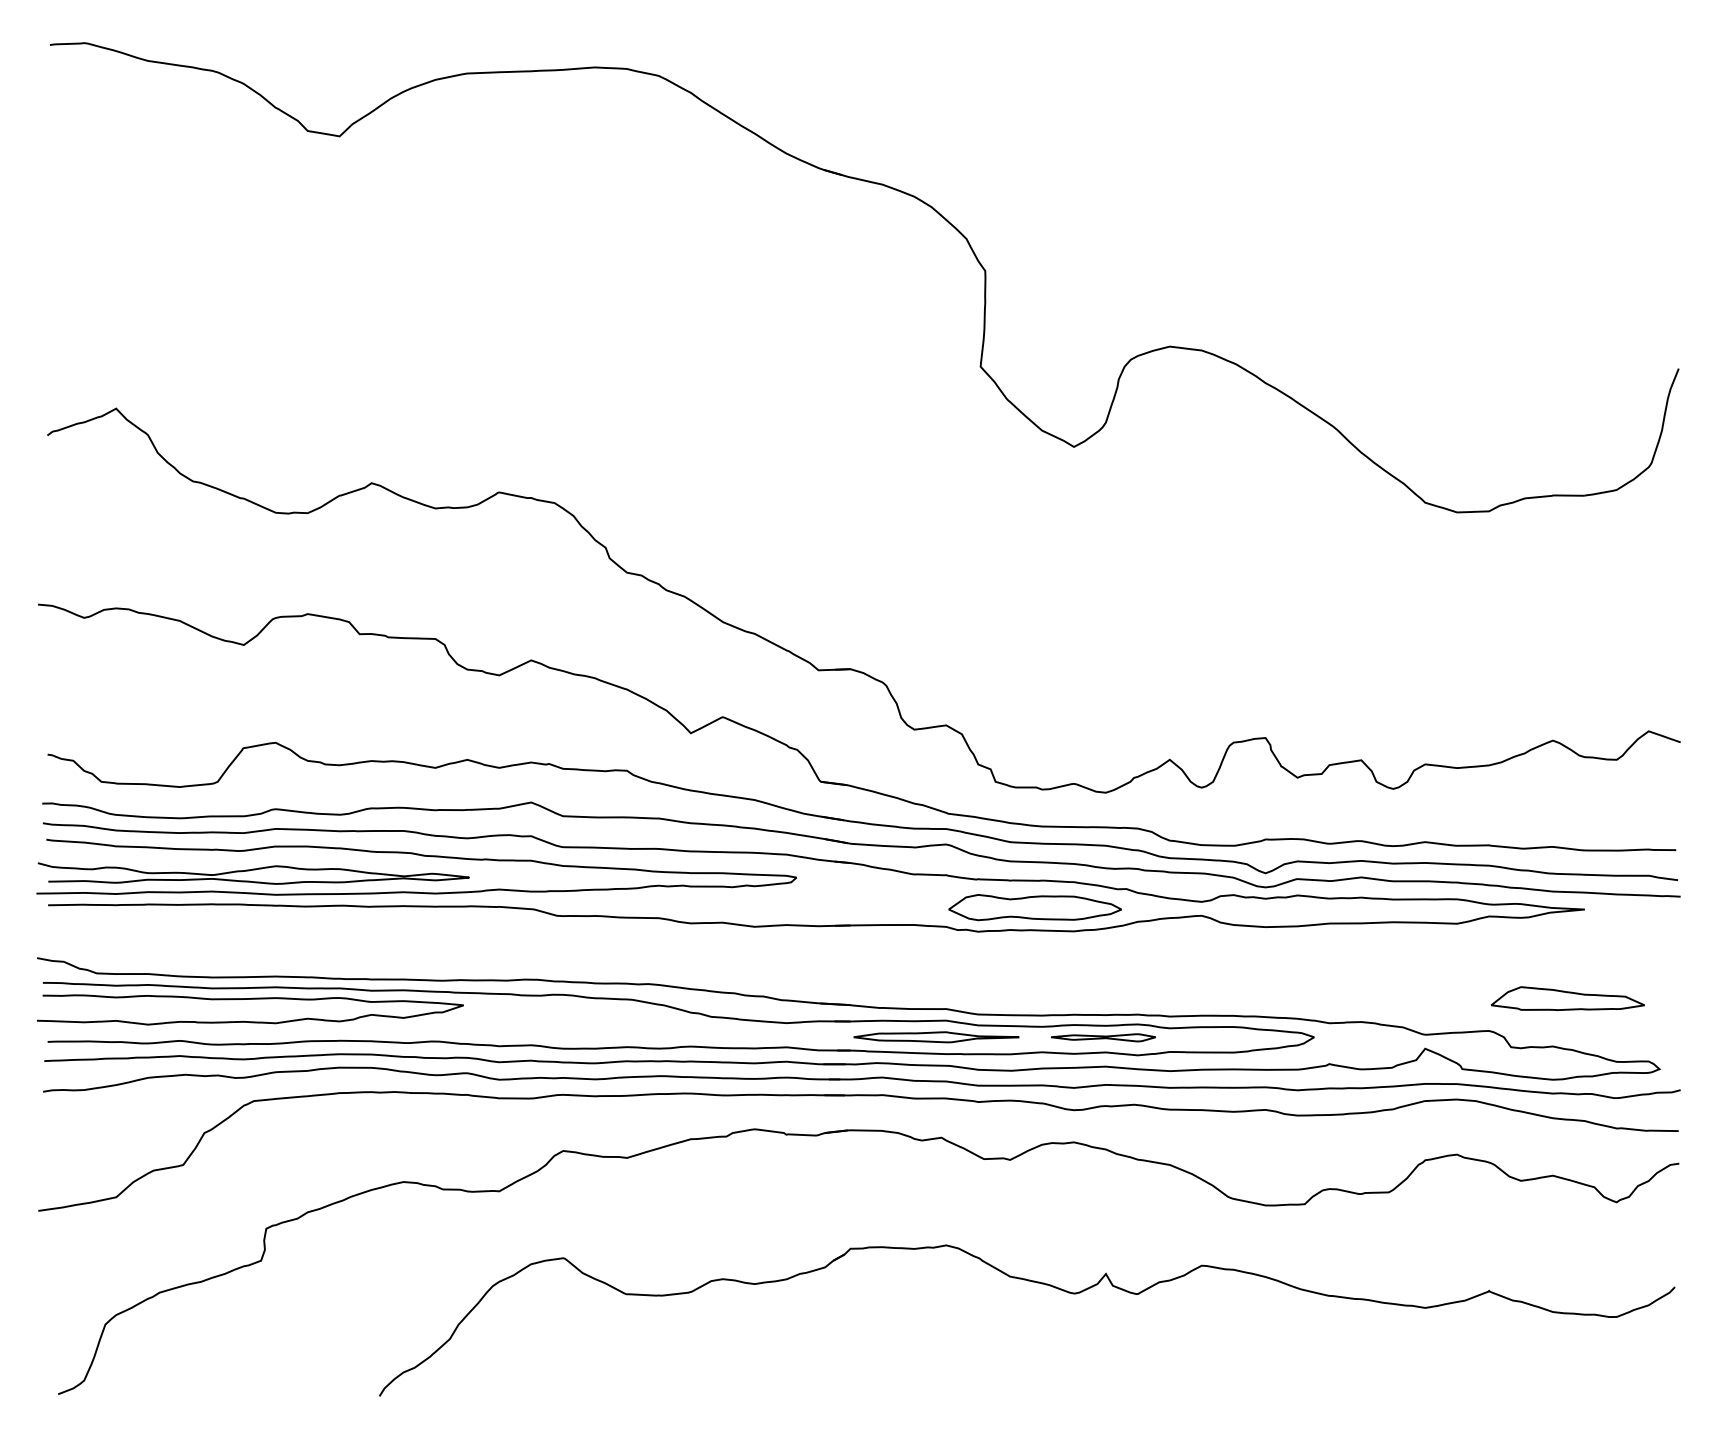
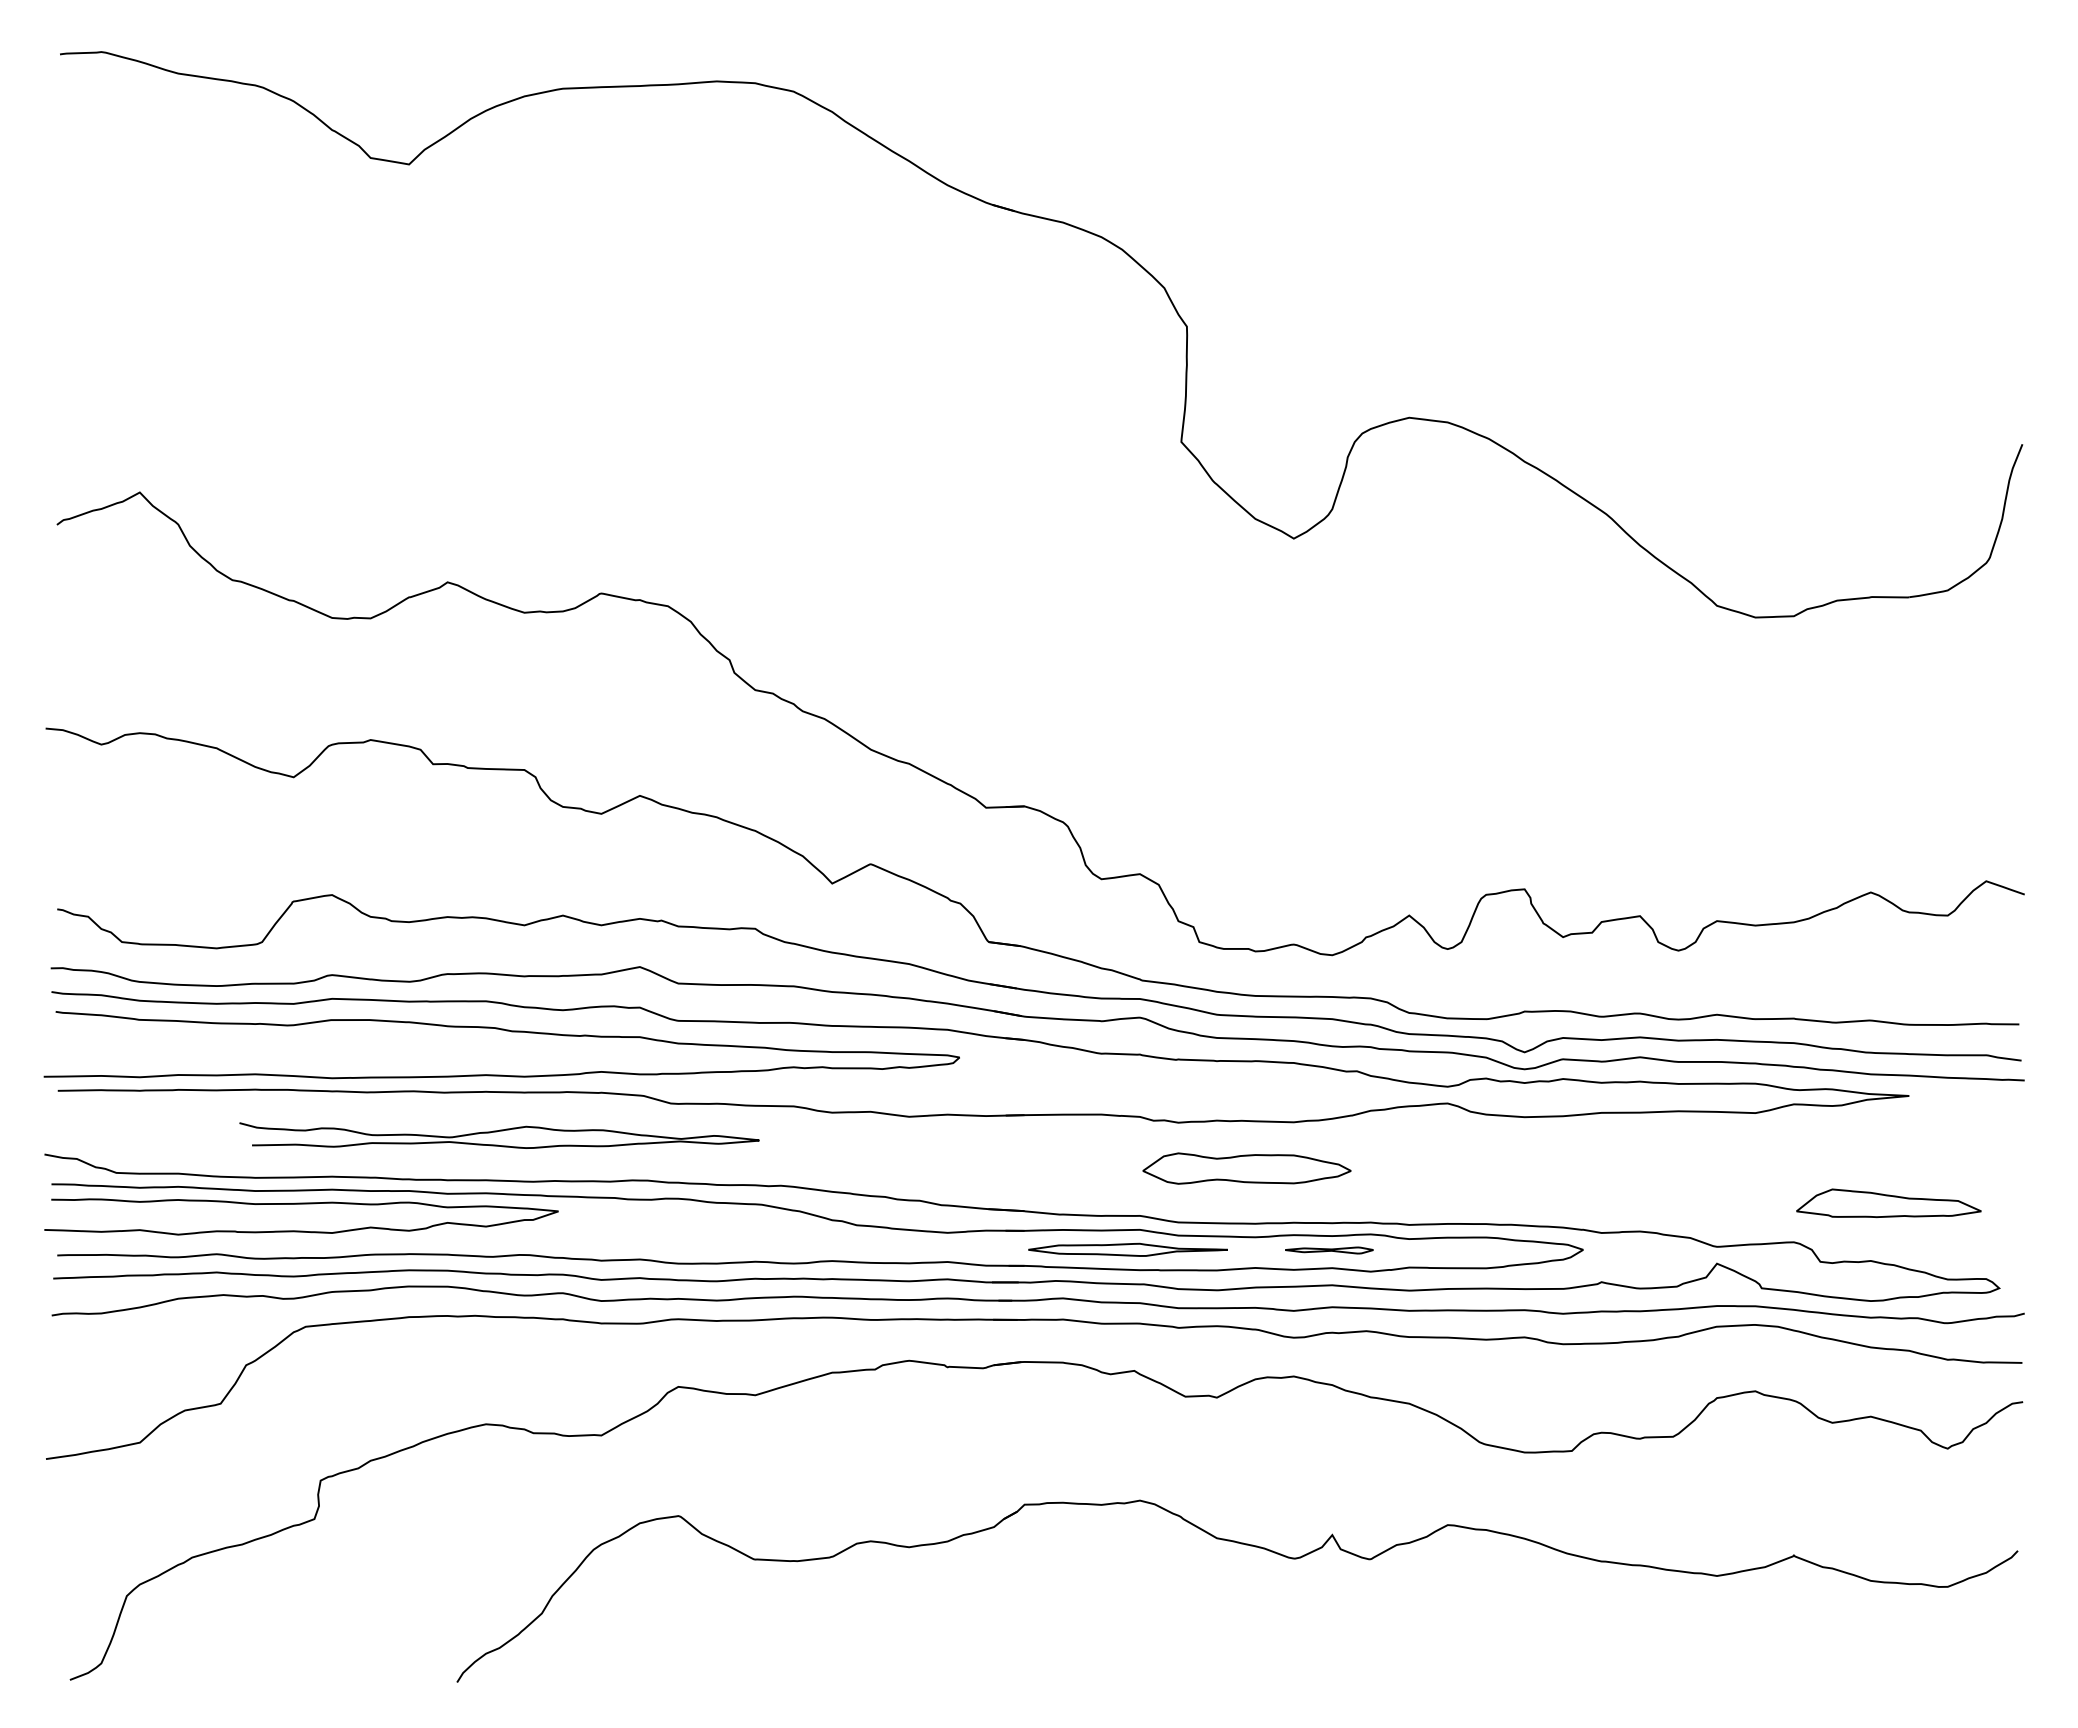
curve: (252, 870) -> (497, 1132), moved
part: (1034, 907) -> (1246, 1168), moved
part: (1103, 1037) -> (1329, 1250), size x0.7

